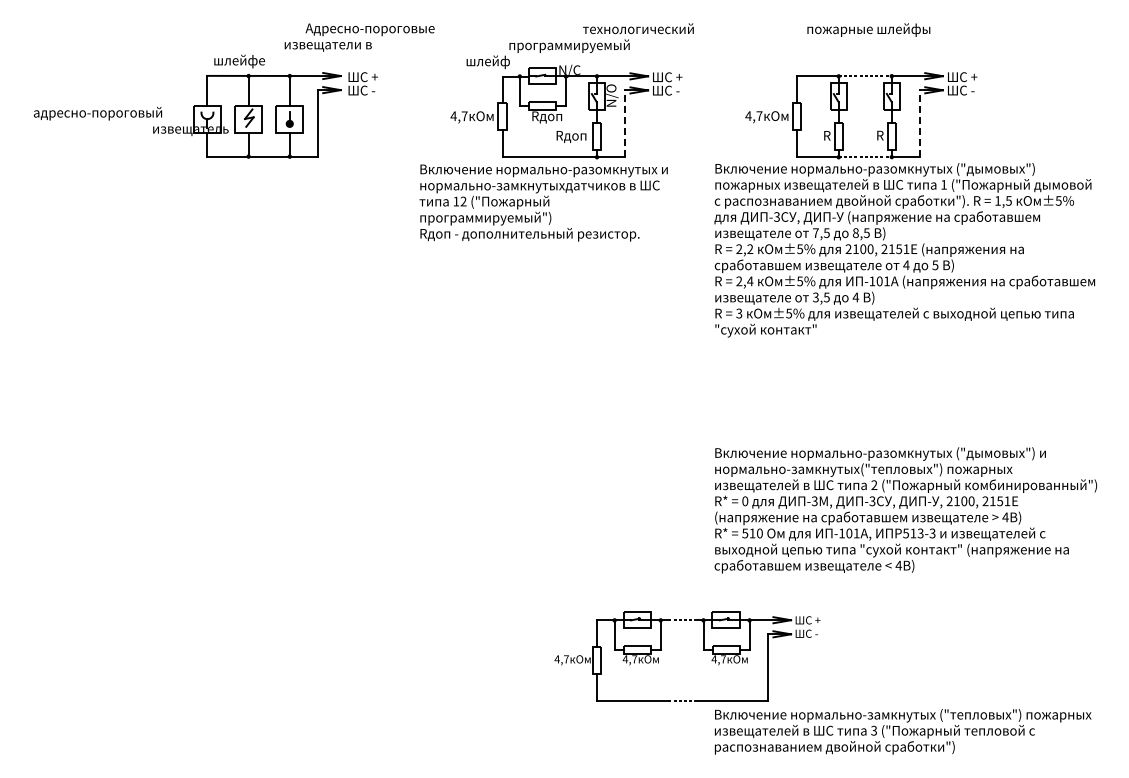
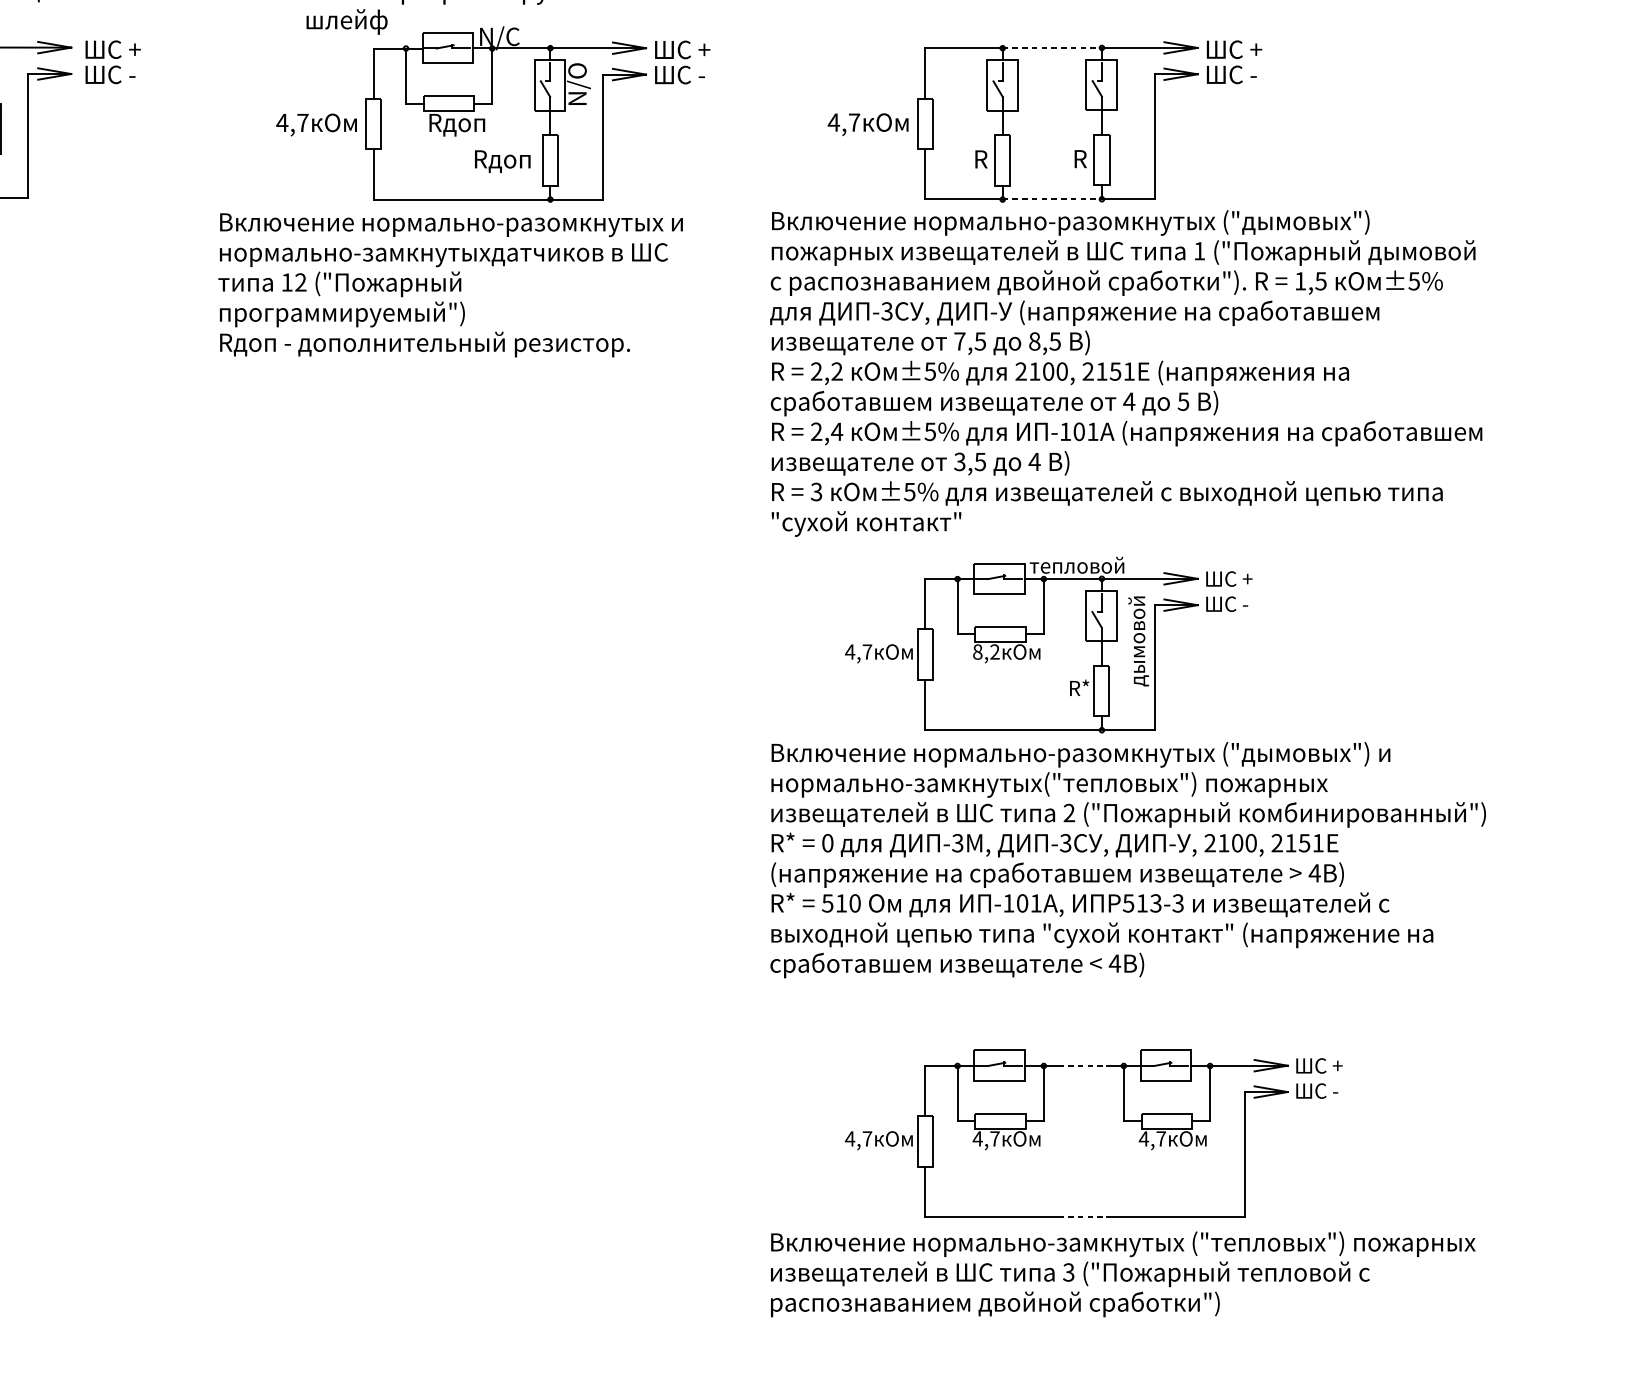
line: (625, 123) -> (603, 136), dashed -> solid
line: (920, 123) -> (1155, 136), dashed -> solid
part: (863, 395) -> (1048, 645), added
part: (703, 650) -> (1123, 1122), moved

